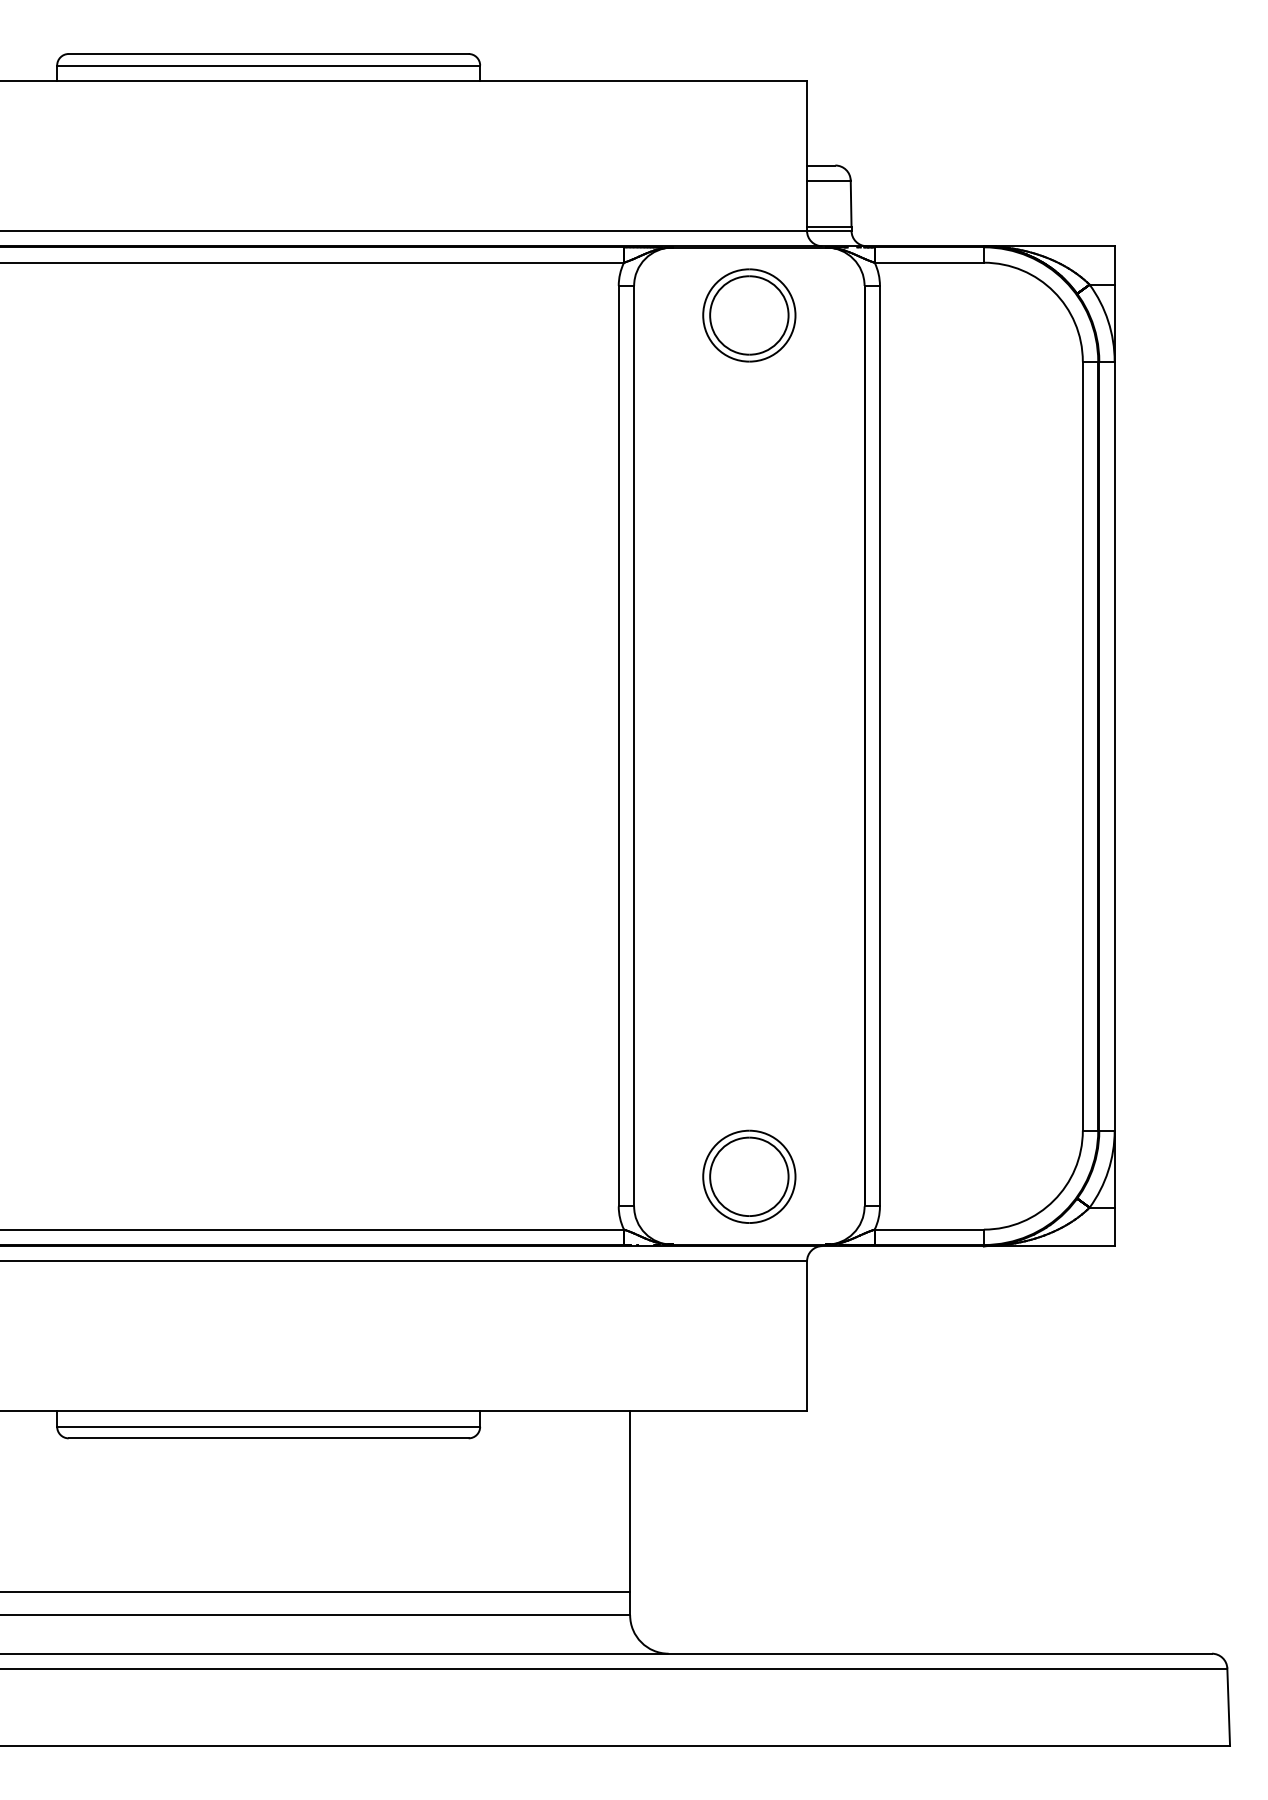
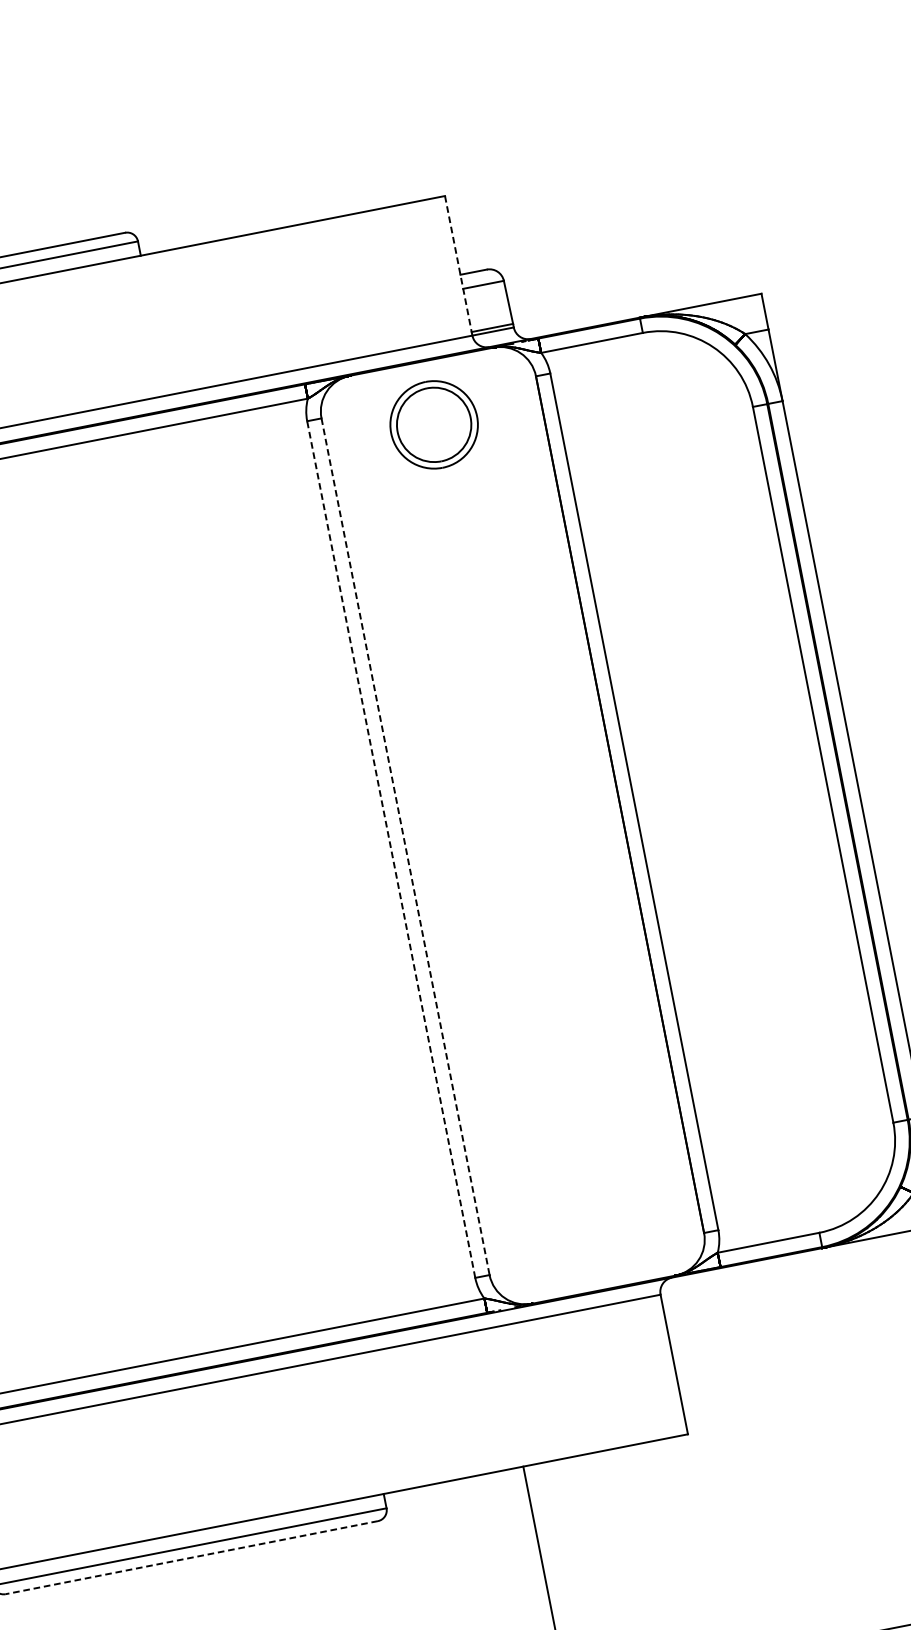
line: (807, 155) -> (459, 265), solid -> dashed
line: (618, 745) -> (390, 848), solid -> dashed
line: (634, 746) -> (405, 846), solid -> dashed
part: (749, 1176) -> (591, 1226), removed
line: (268, 1438) -> (191, 1557), solid -> dashed

